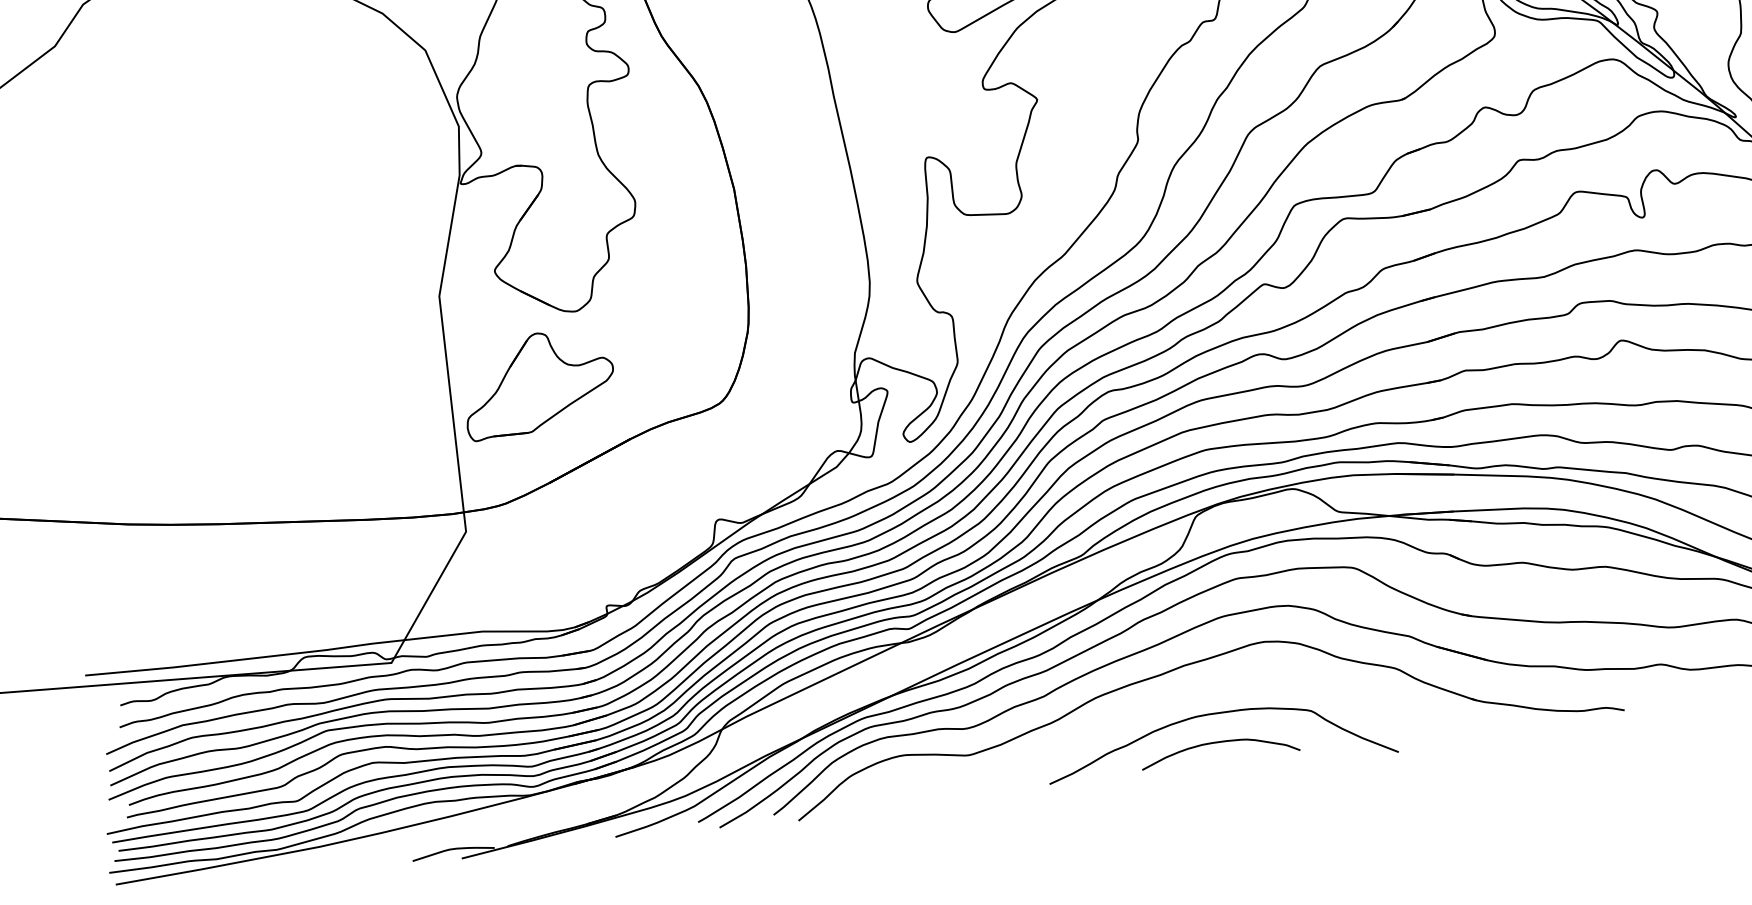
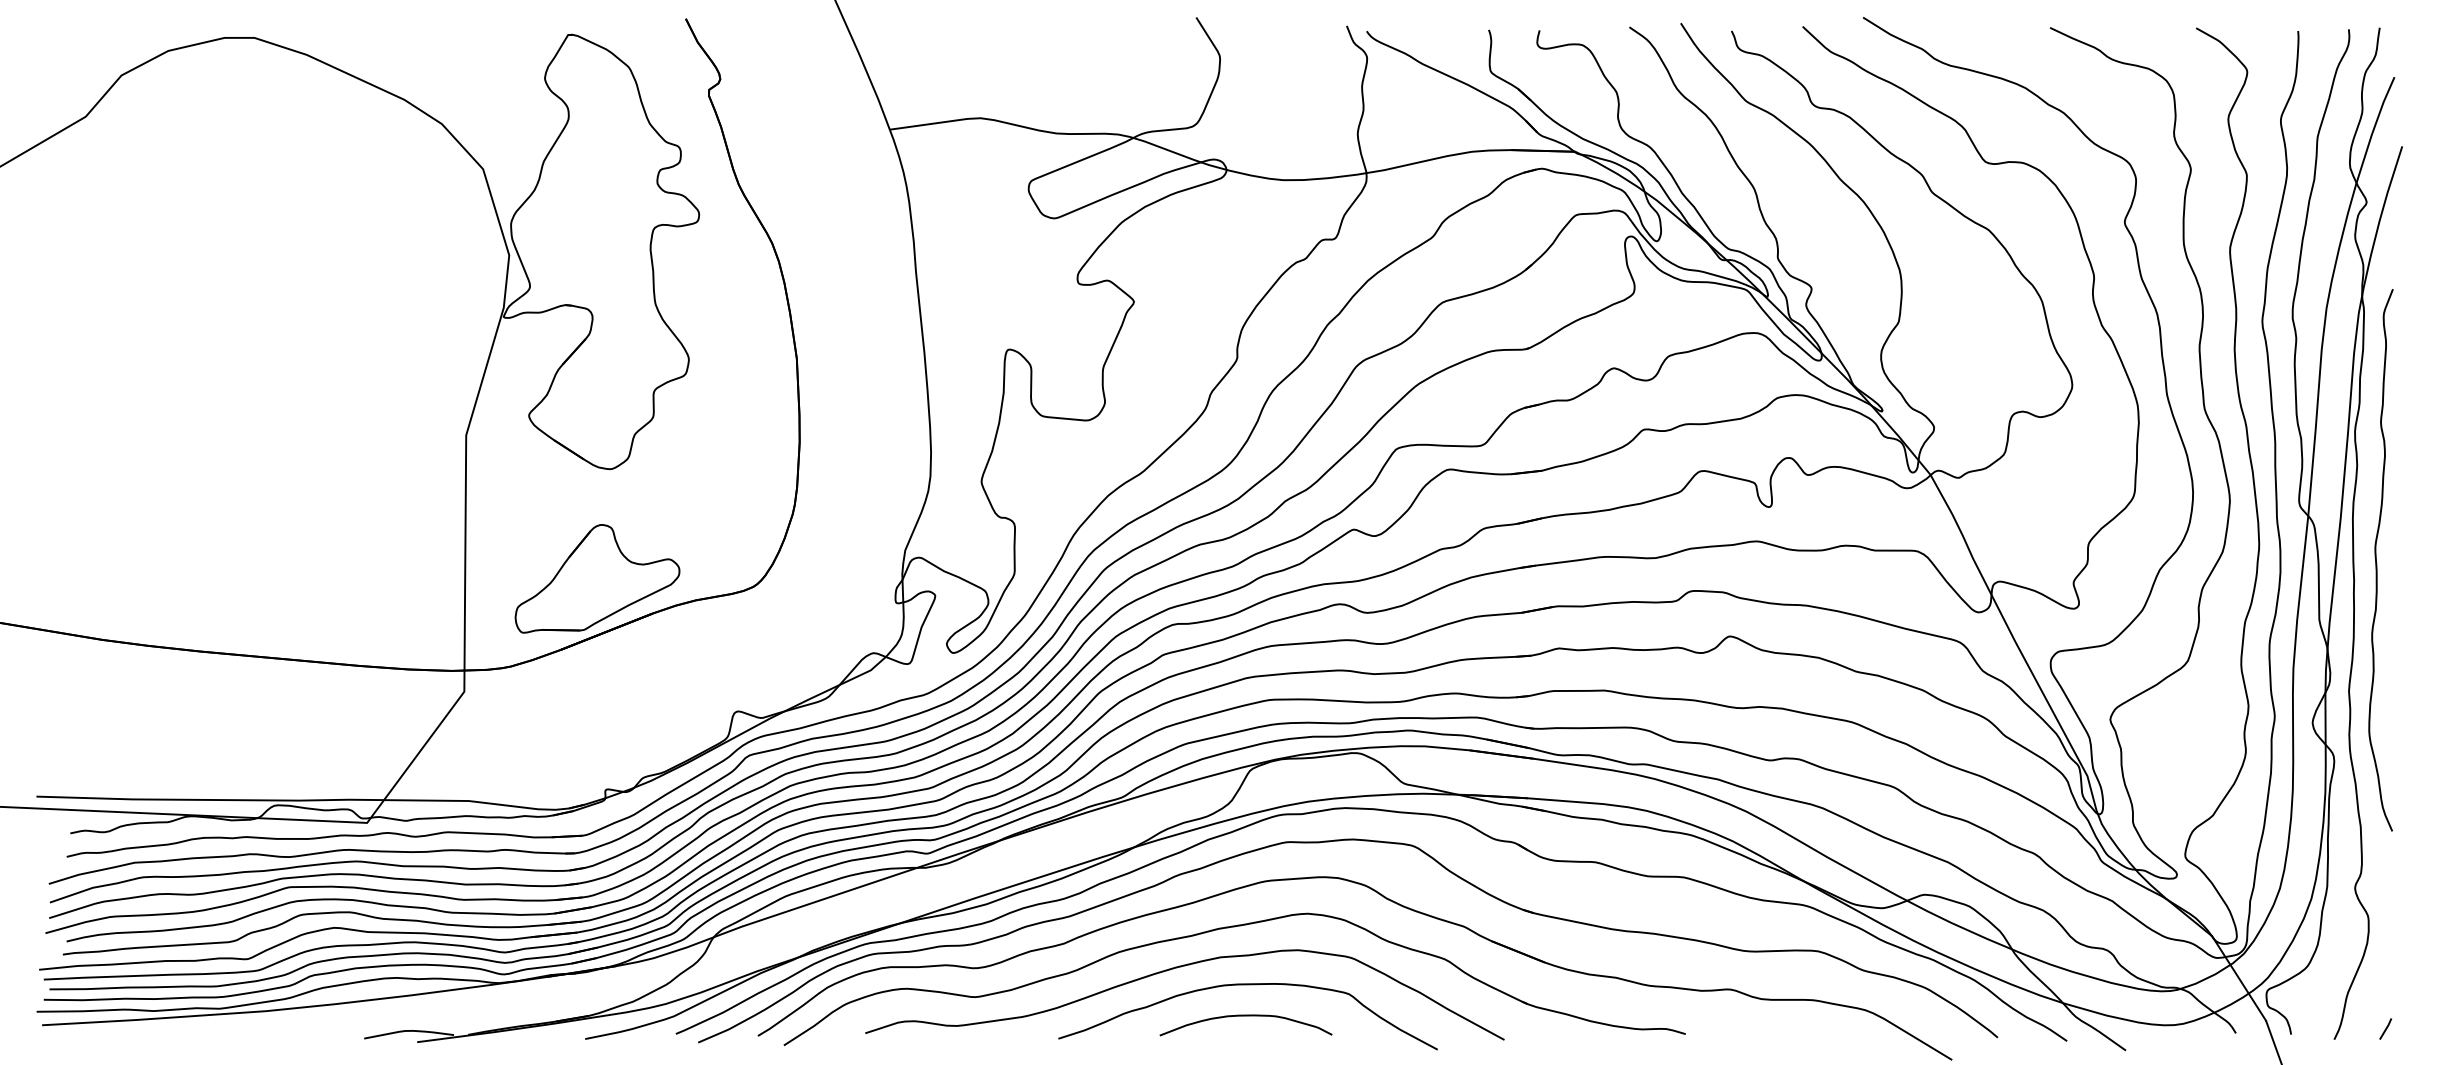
part: (538, 383) -> (597, 578), moved
curve: (1151, 706) -> (1177, 968), added

